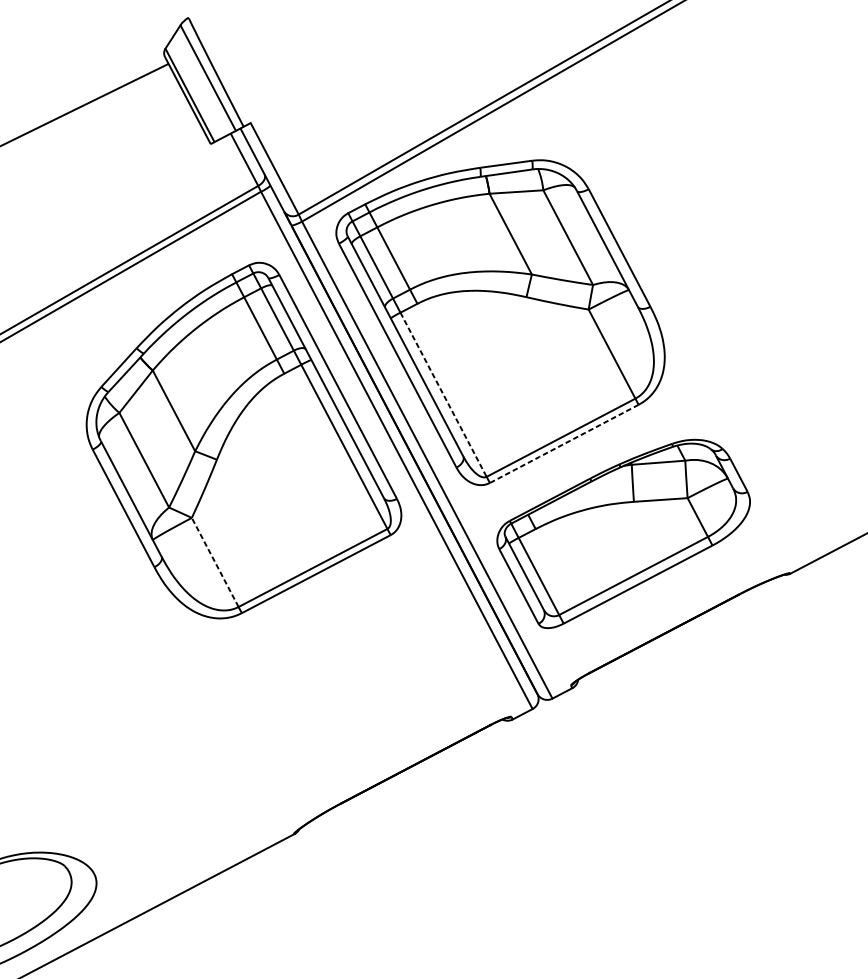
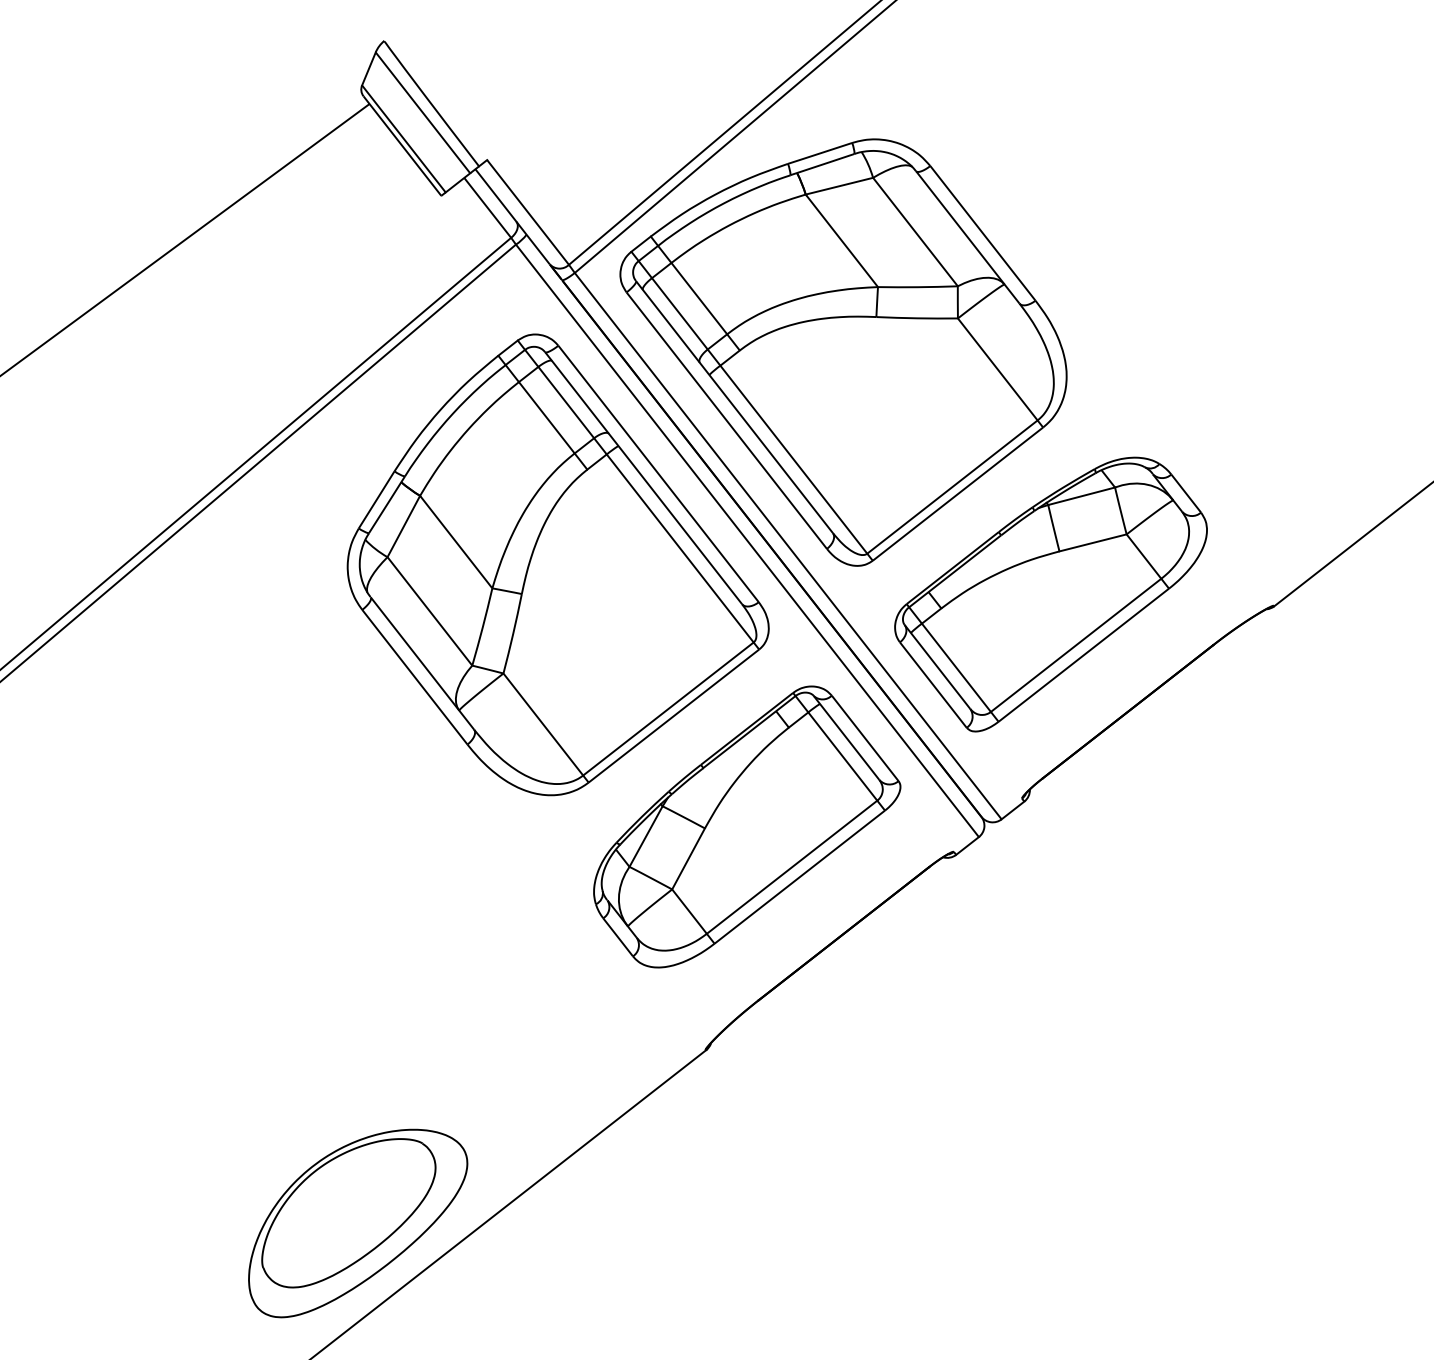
line: (443, 395) -> (794, 460), dashed -> solid
line: (563, 444) -> (957, 494), dashed -> solid
line: (215, 562) -> (543, 724), dashed -> solid
part: (357, 668) -> (747, 826), added

